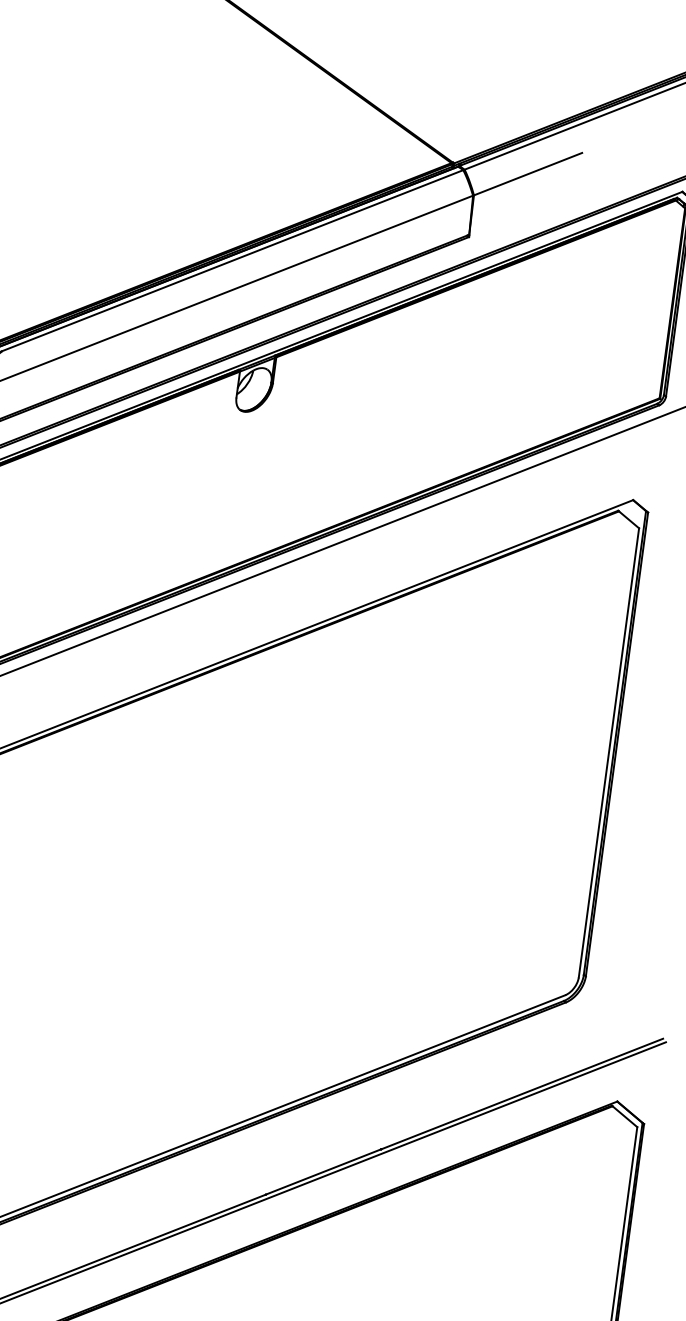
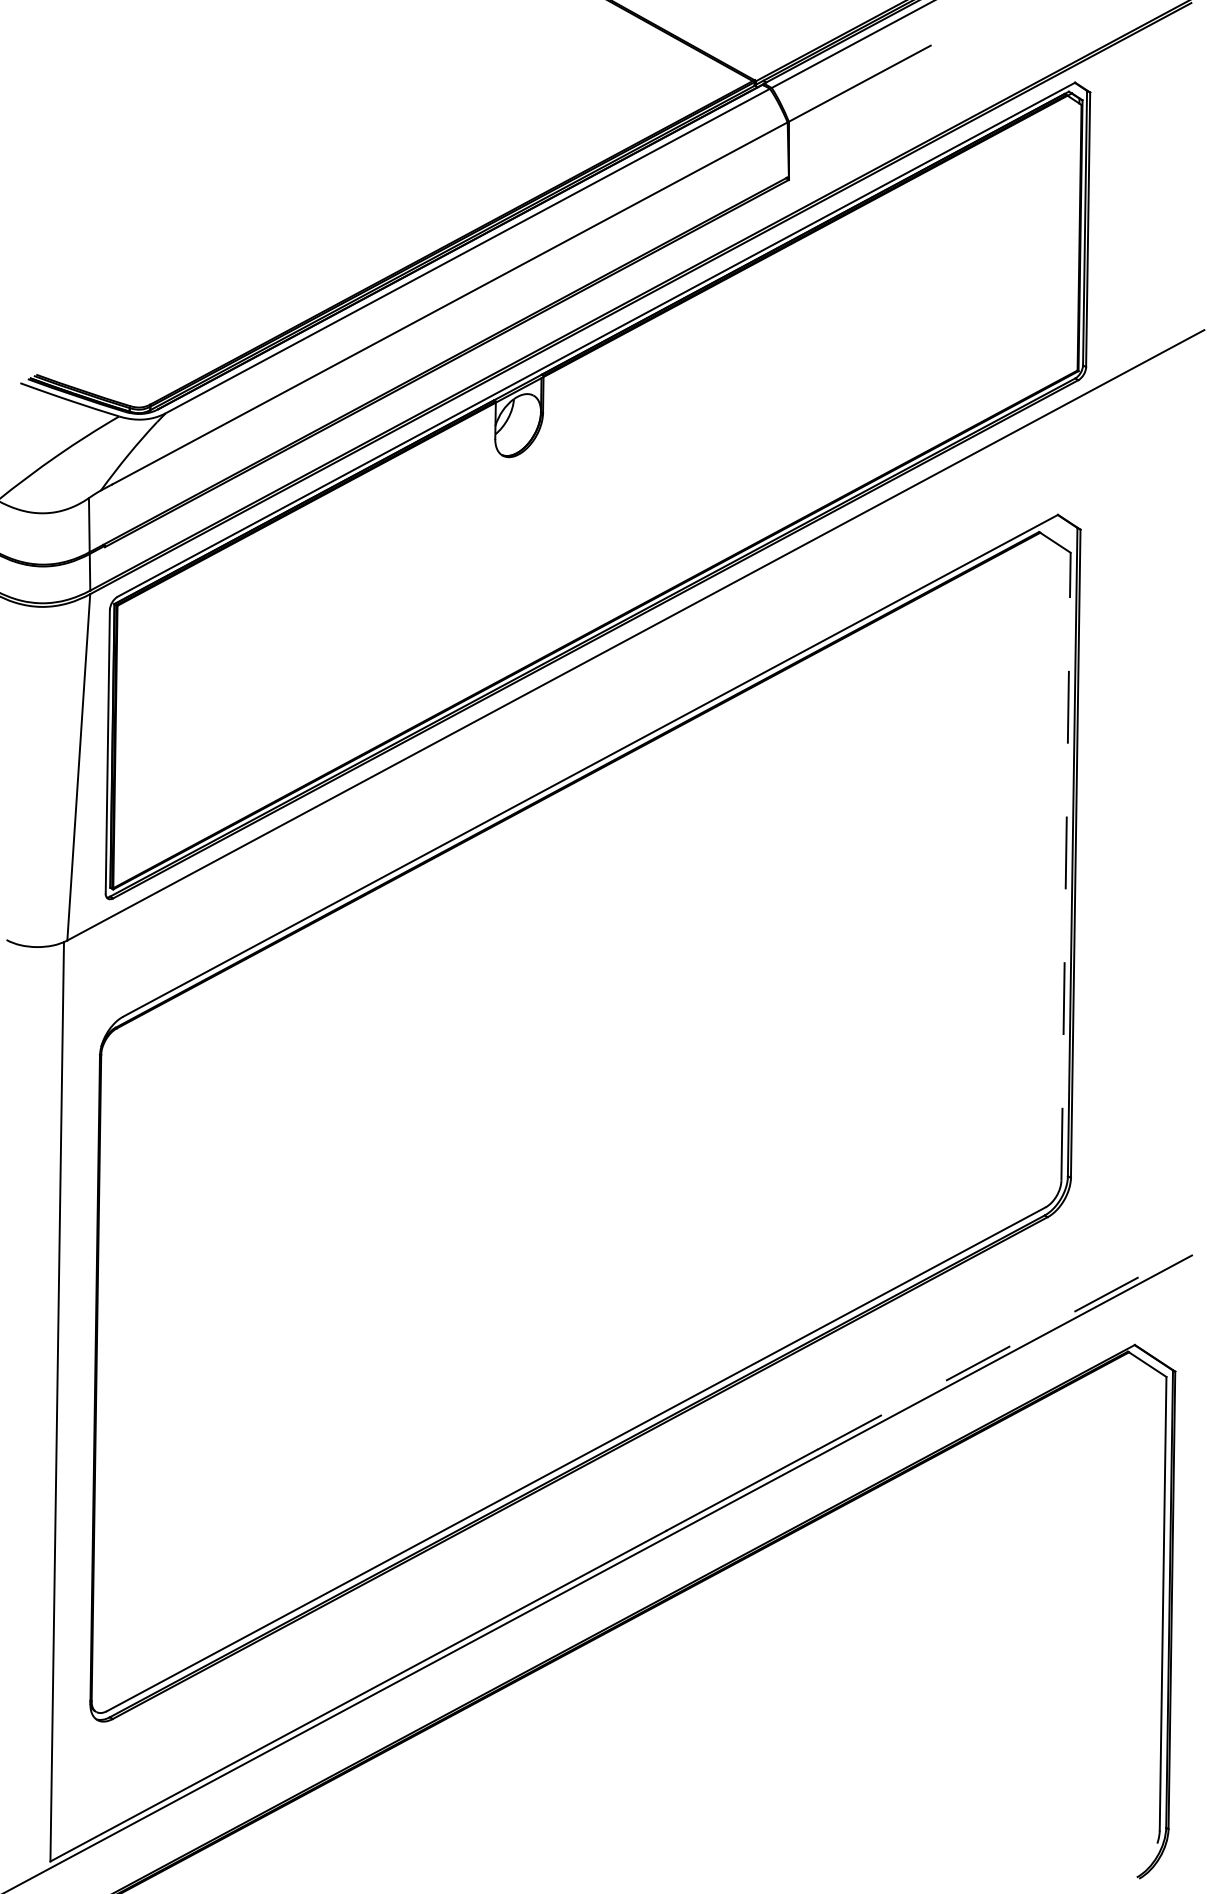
line: (609, 752) -> (1066, 866), solid -> dashed
line: (522, 1094) -> (1002, 1350), solid -> dashed

